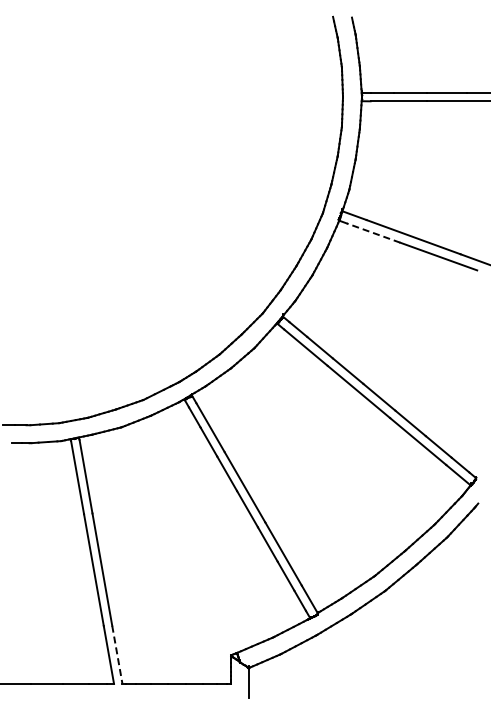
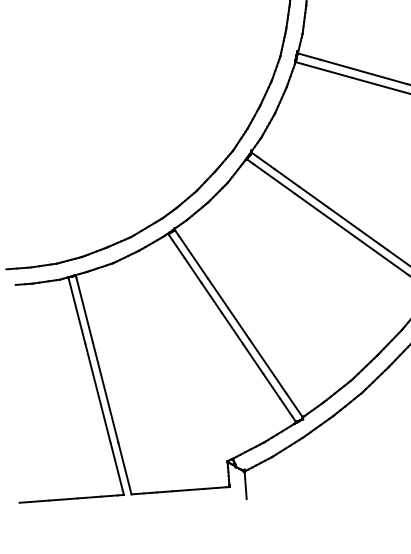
line: (373, 232) -> (327, 70), dashed -> solid
line: (117, 655) -> (125, 469), dashed -> solid

